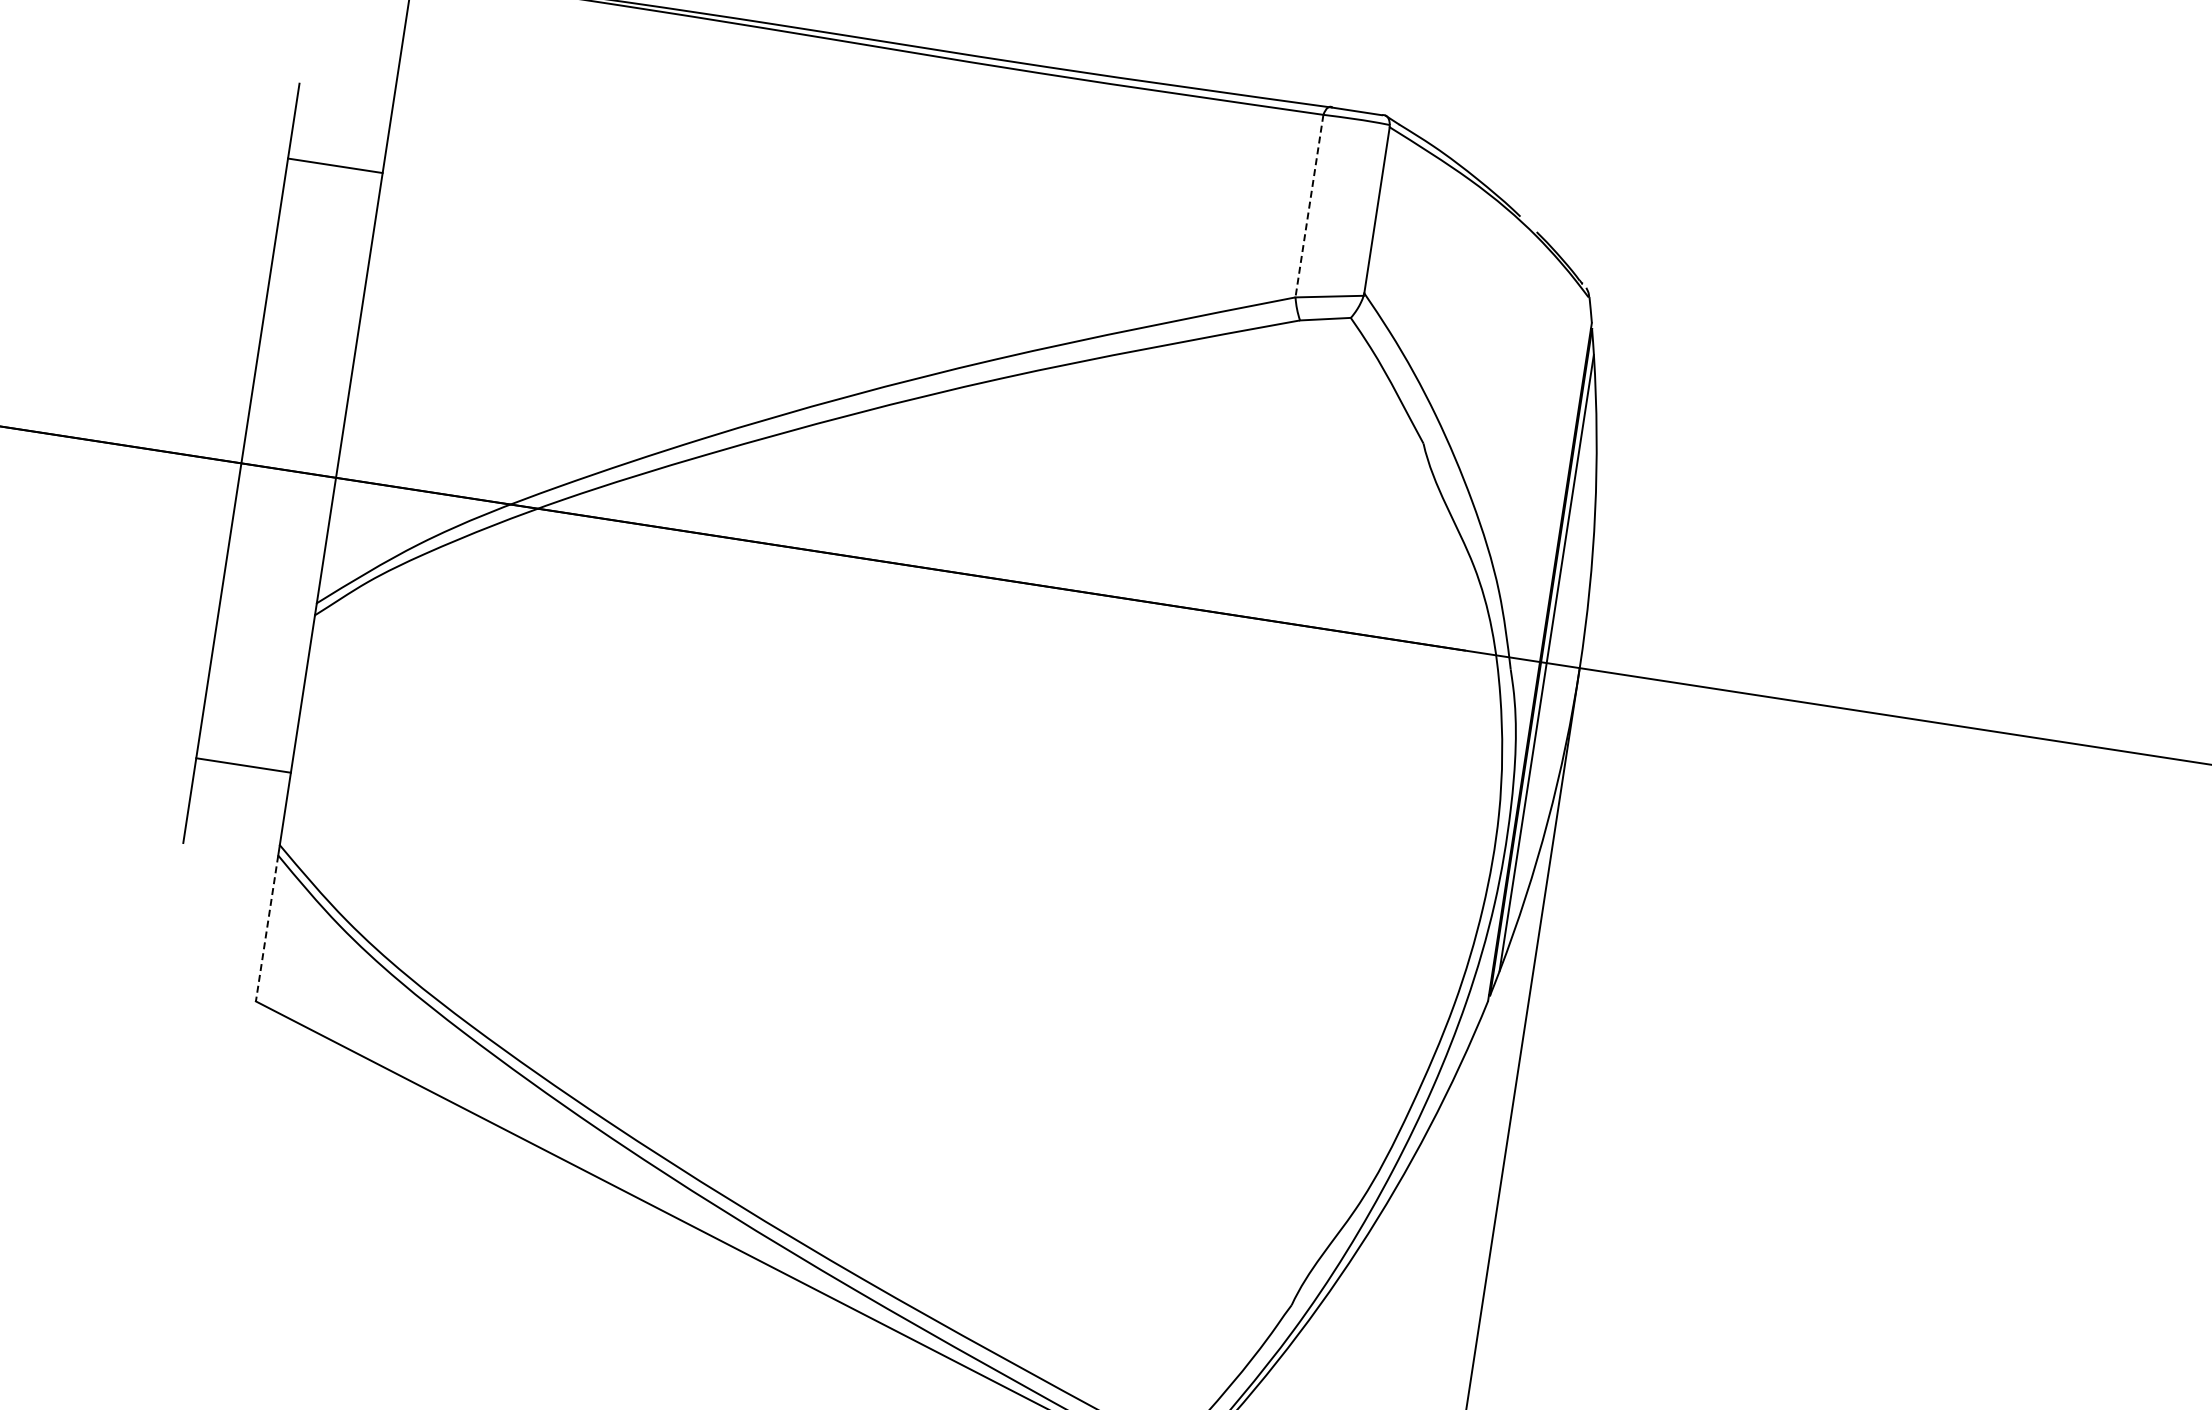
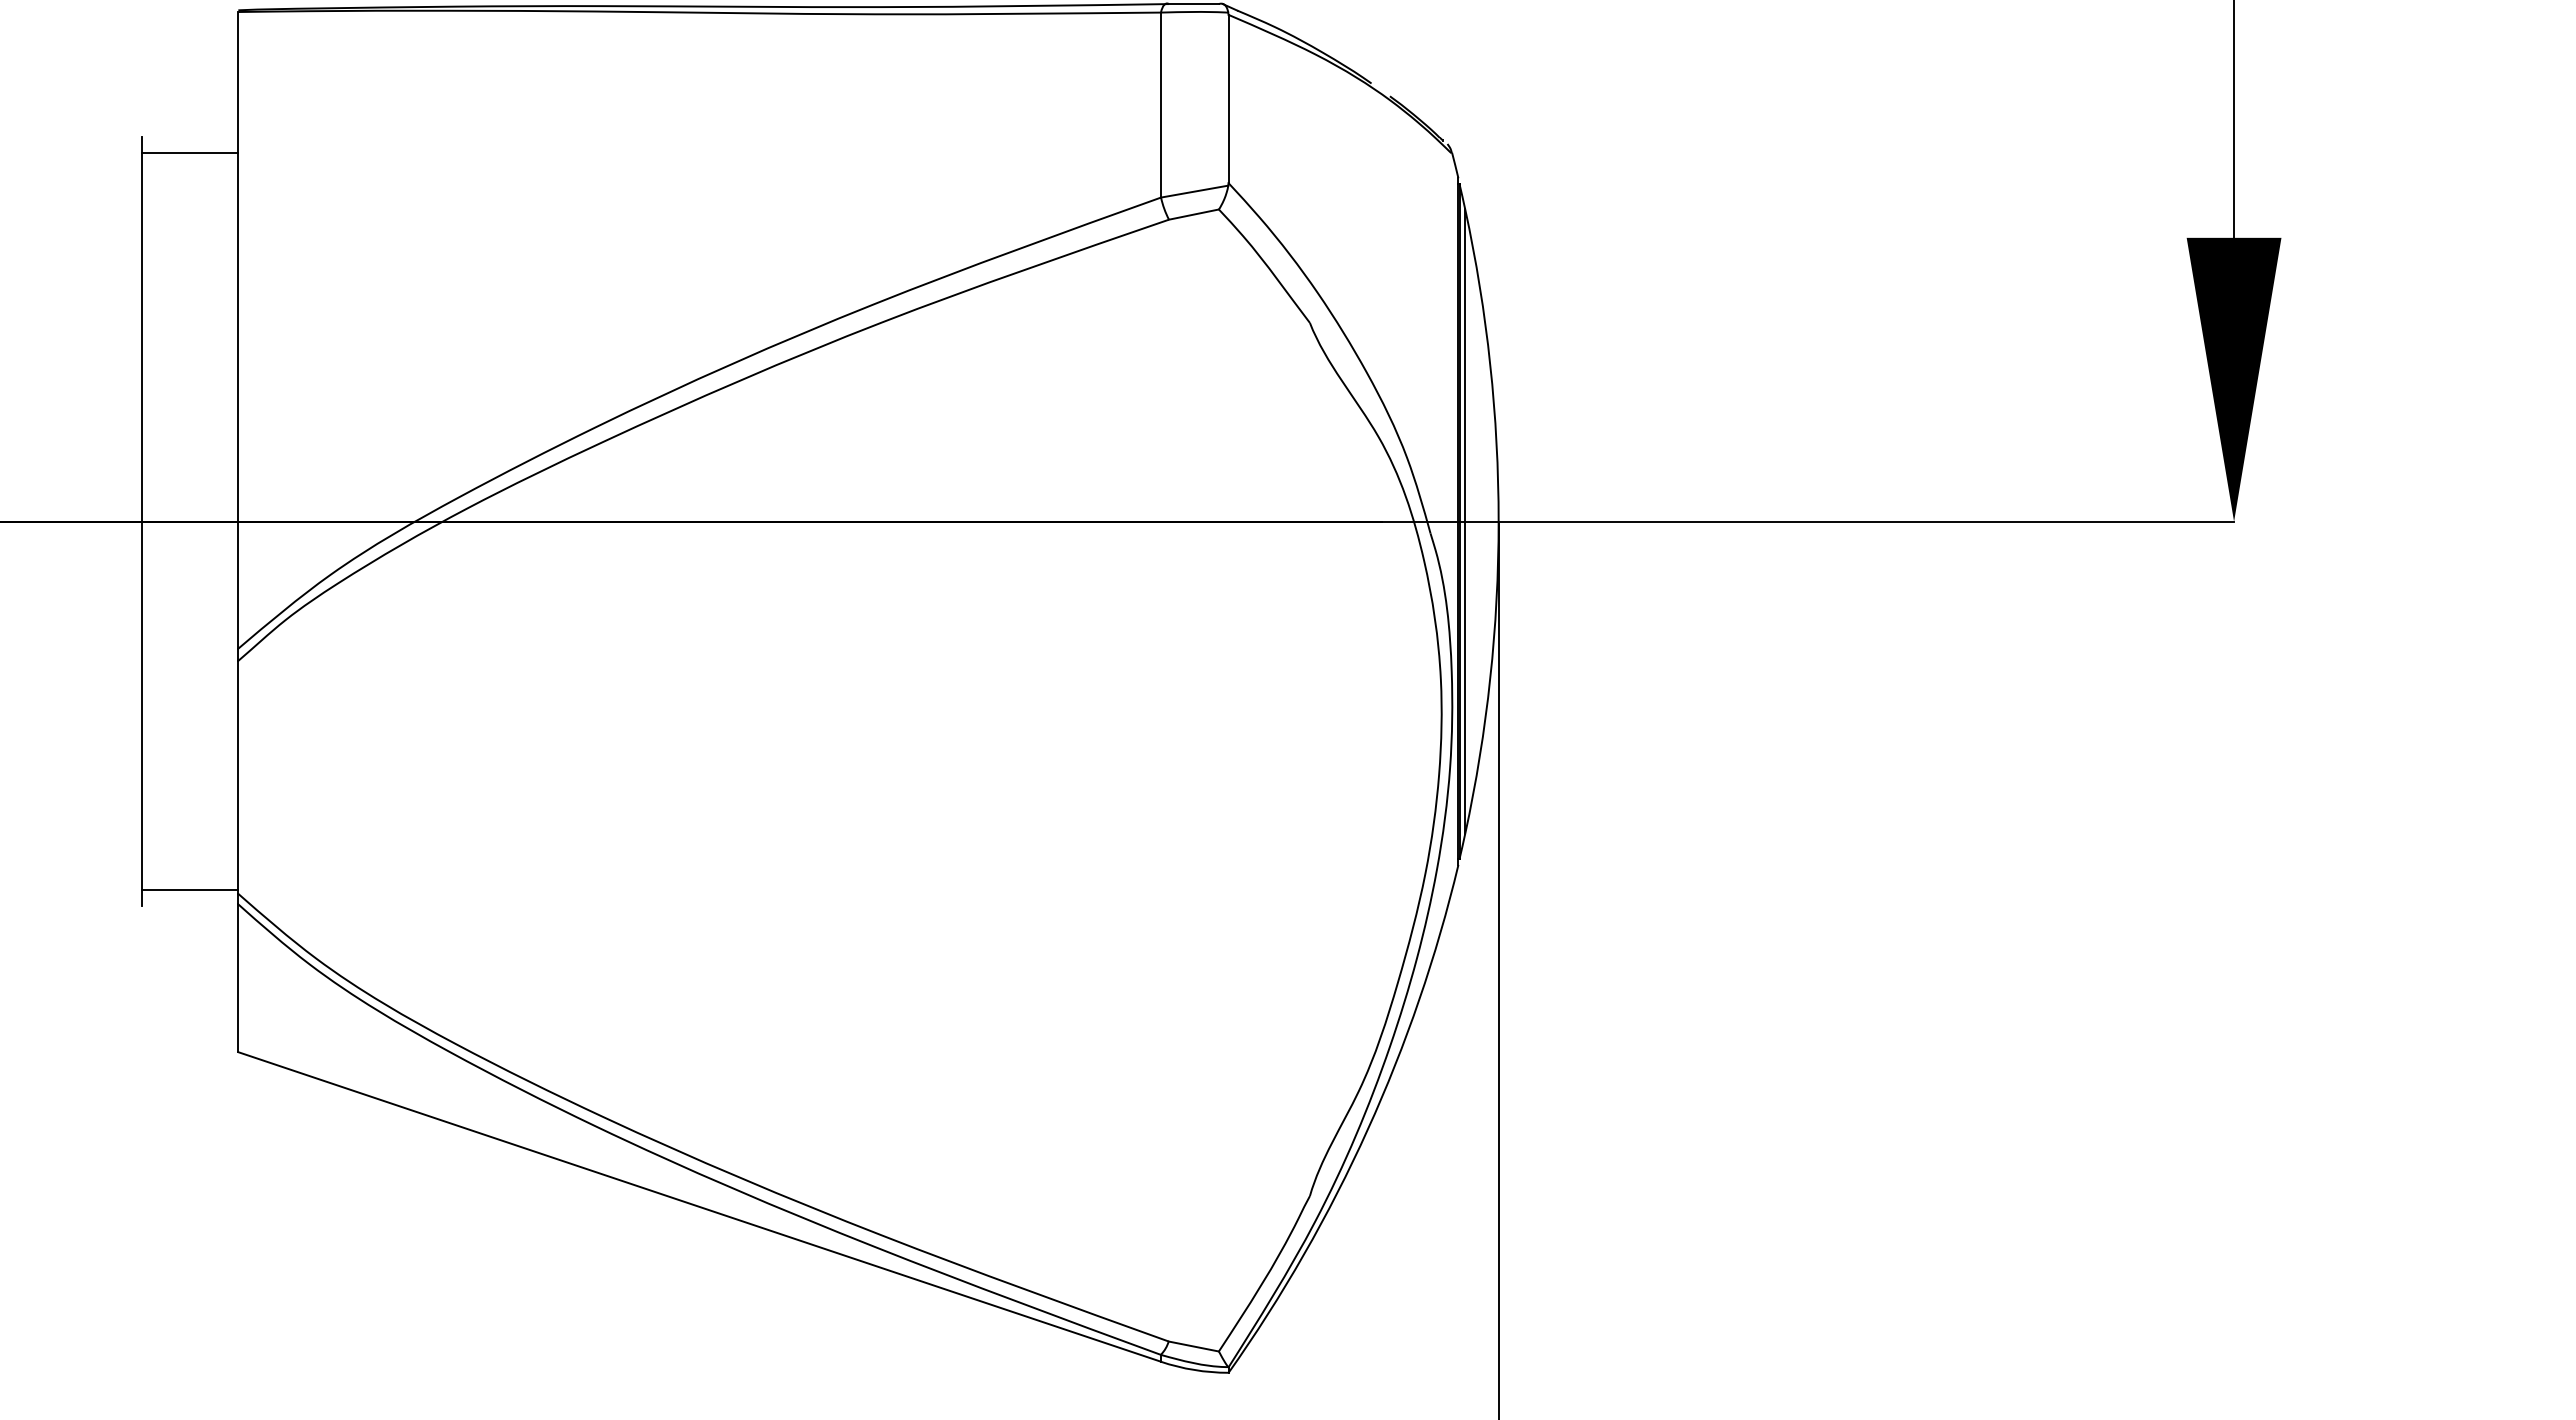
line: (335, 165) -> (190, 152), moved
line: (1309, 206) -> (1161, 105), dashed -> solid
line: (243, 765) -> (190, 890), moved
line: (267, 928) -> (238, 978), dashed -> solid

